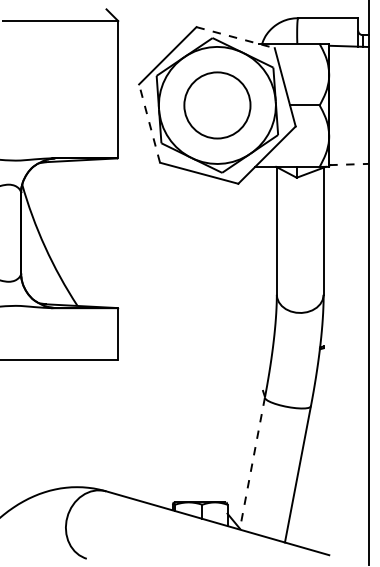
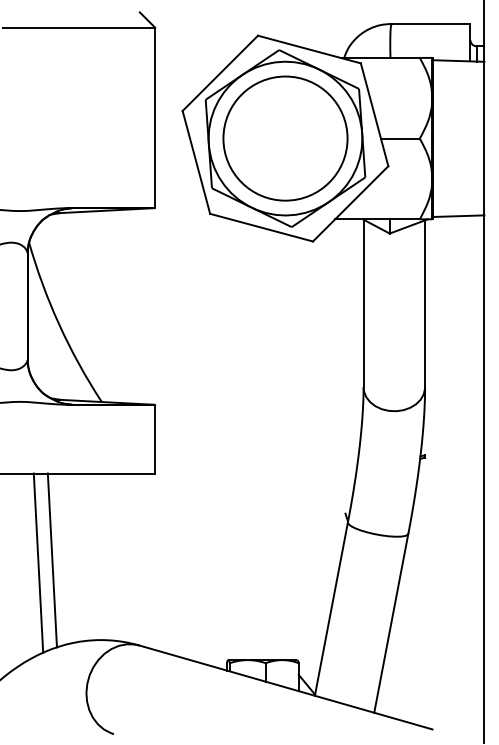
line: (235, 37) -> (309, 49), dashed -> solid
circle: (217, 105) -> (285, 138), size x1.43
line: (149, 123) -> (196, 162), dashed -> solid
line: (349, 164) -> (459, 216), dashed -> solid
line: (39, 426) -> (51, 560), added
line: (28, 428) -> (37, 562), added
line: (252, 464) -> (331, 610), dashed -> solid

